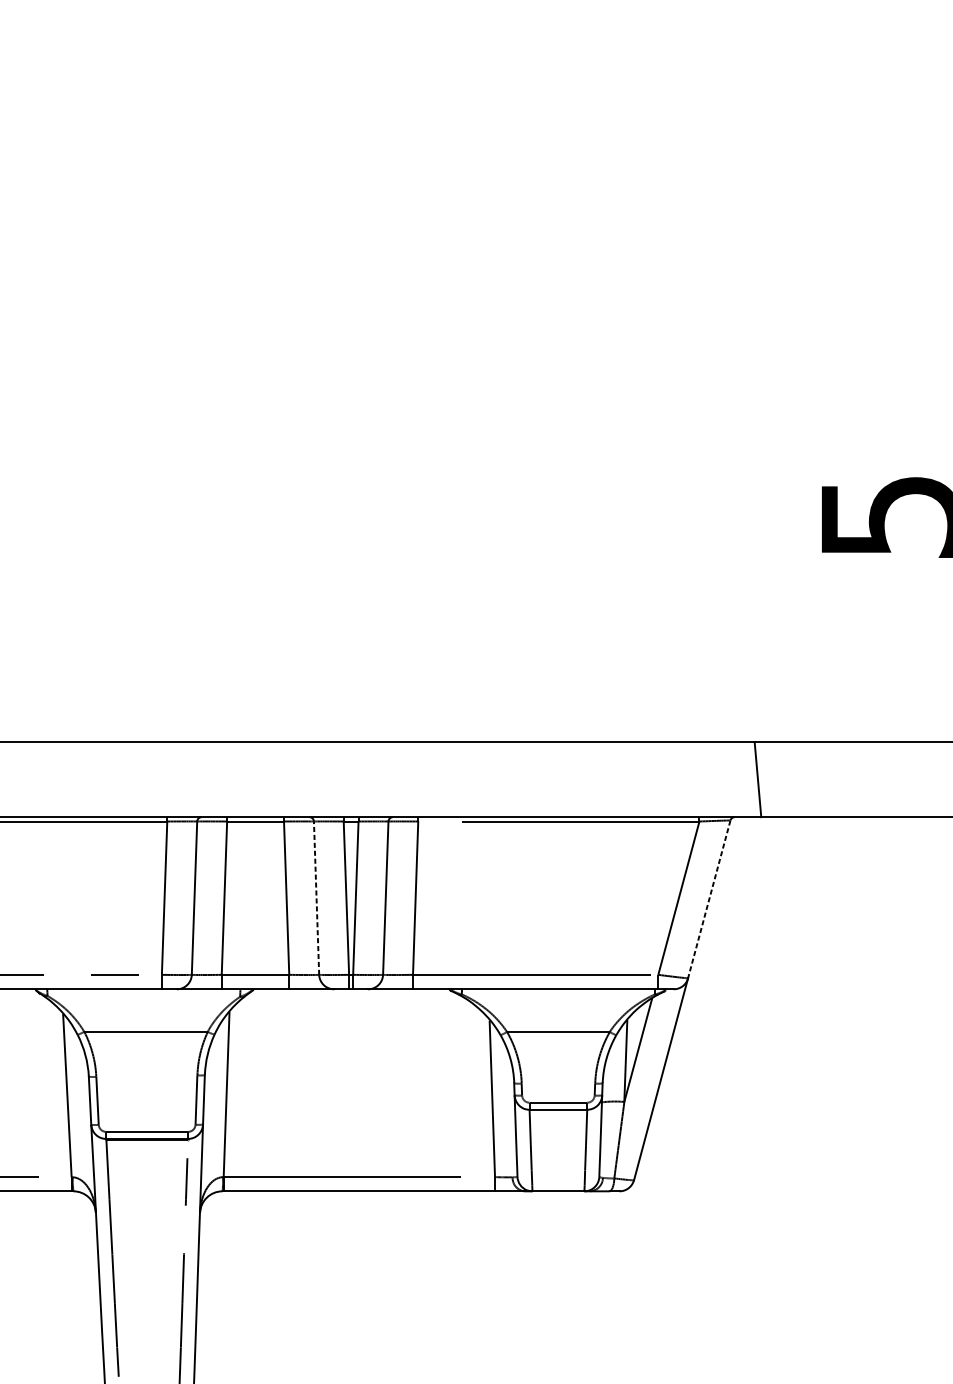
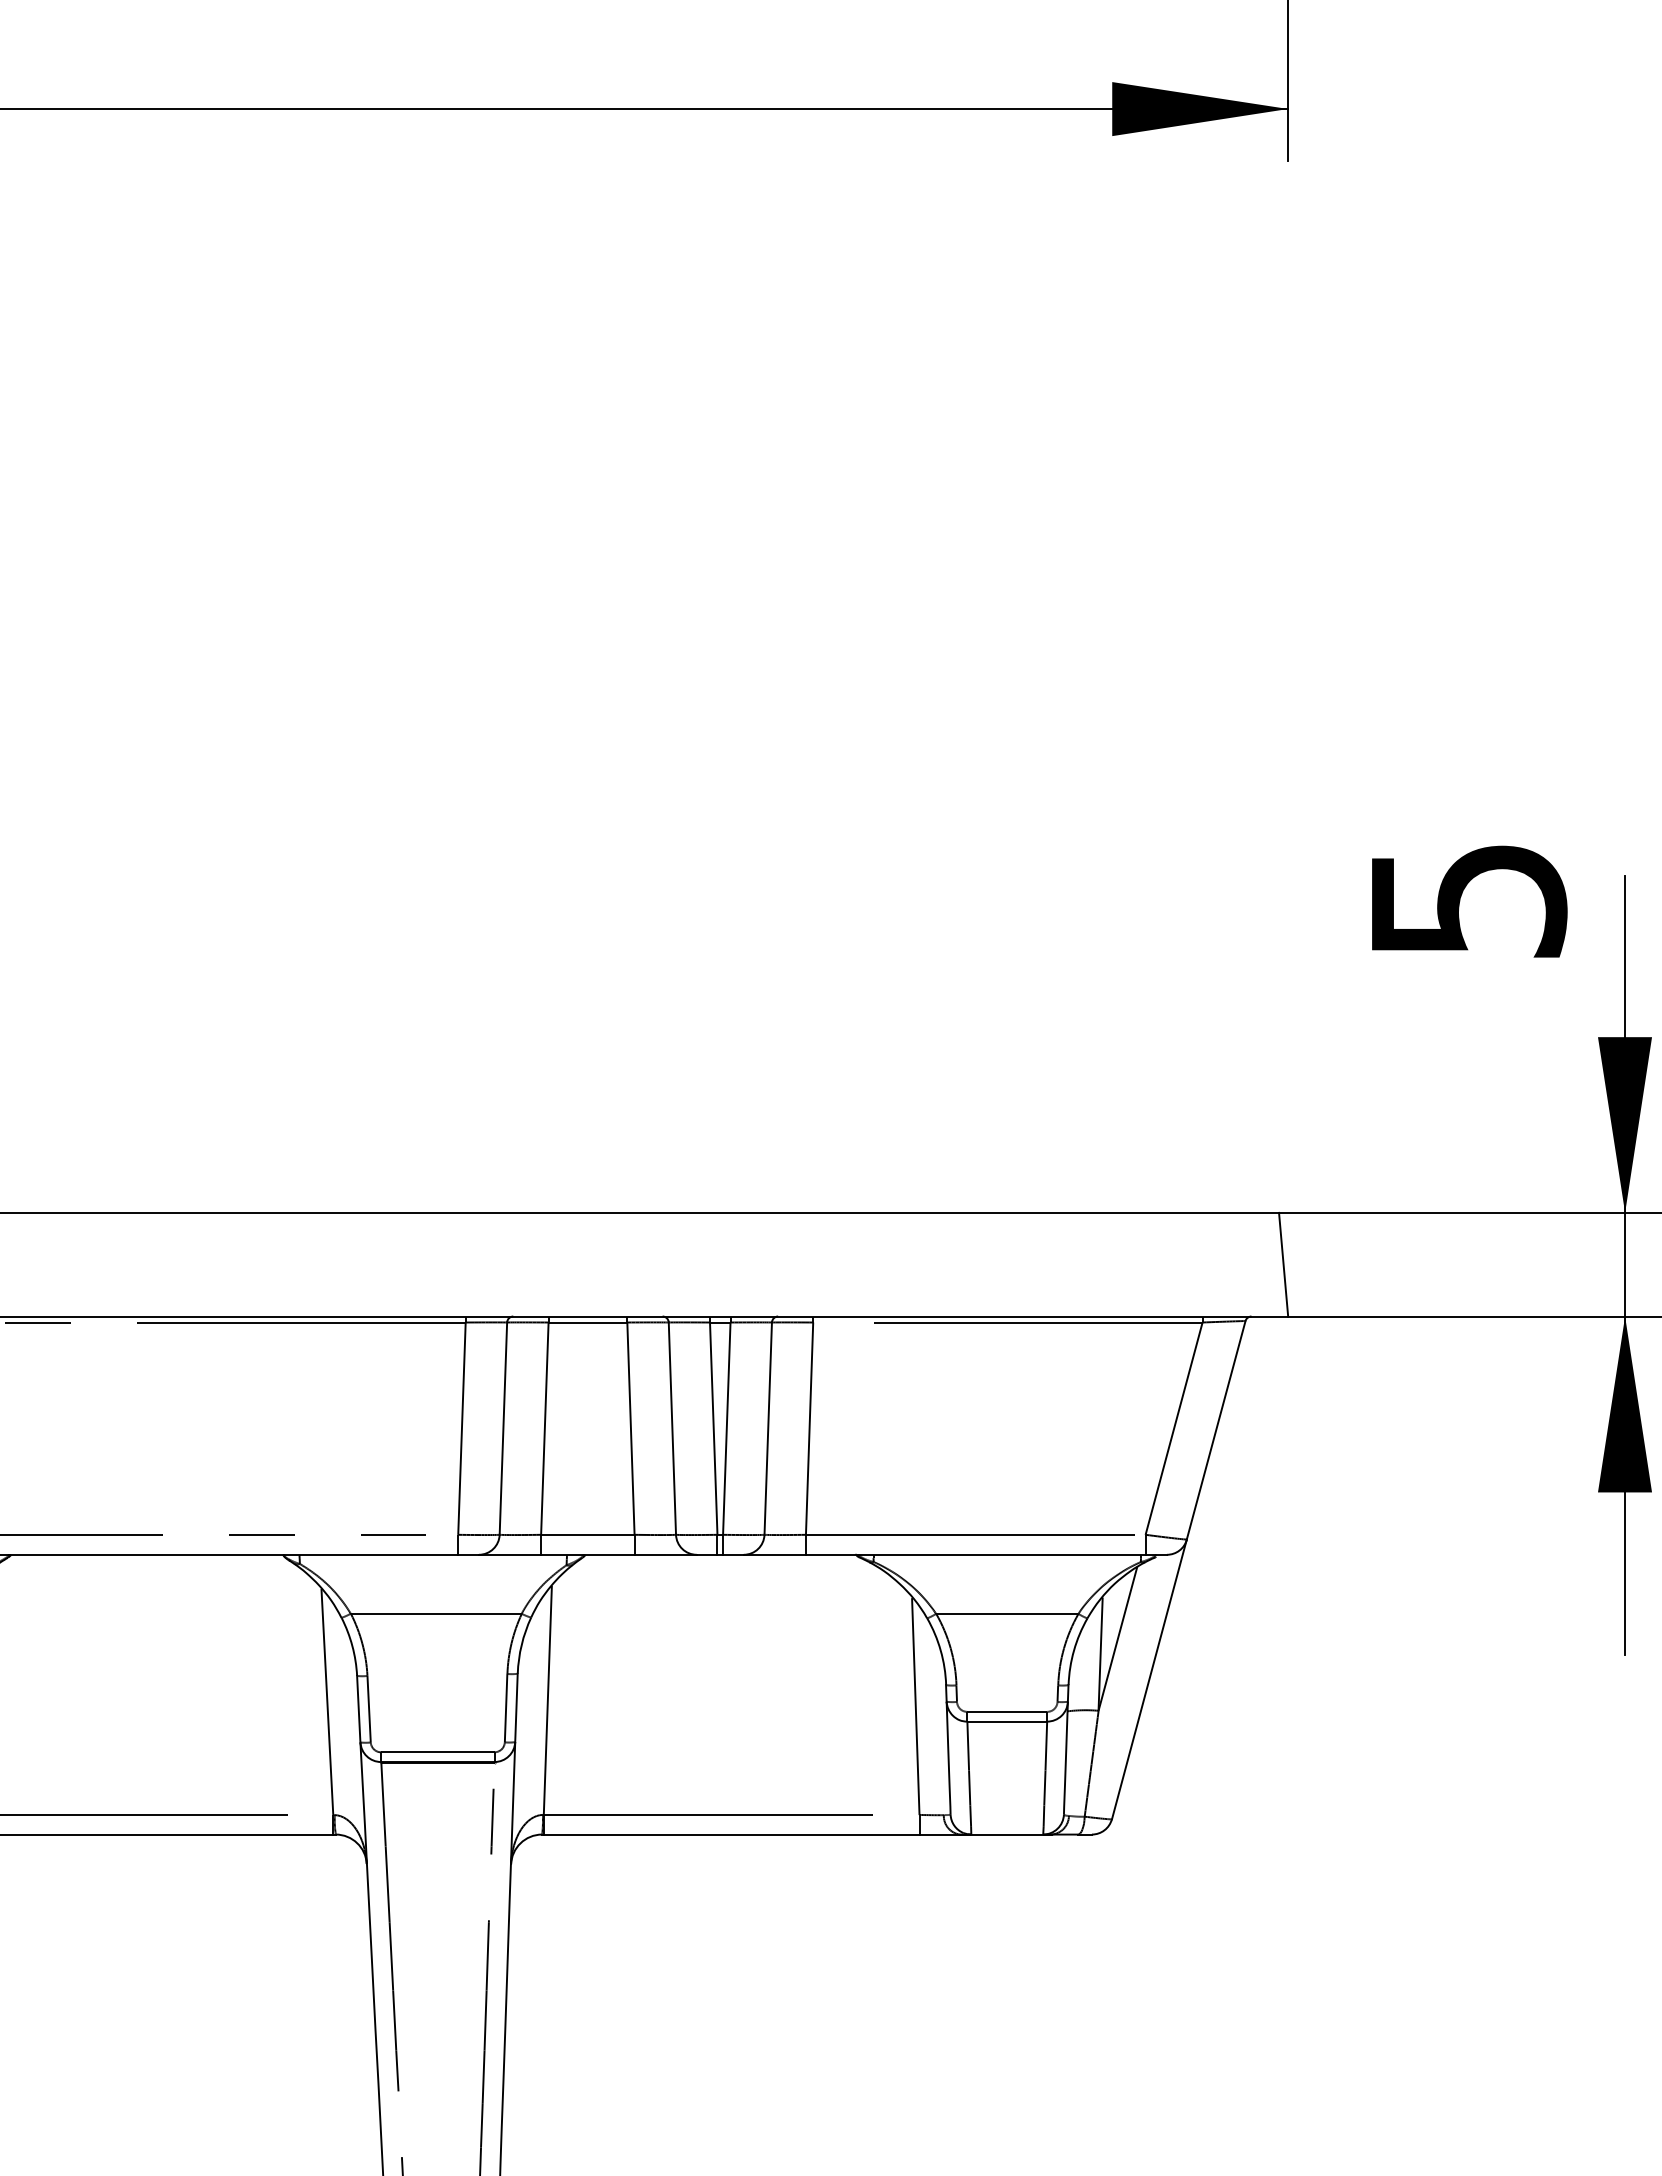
line: (316, 898) -> (672, 1428), dashed -> solid
line: (709, 899) -> (1216, 1430), dashed -> solid

